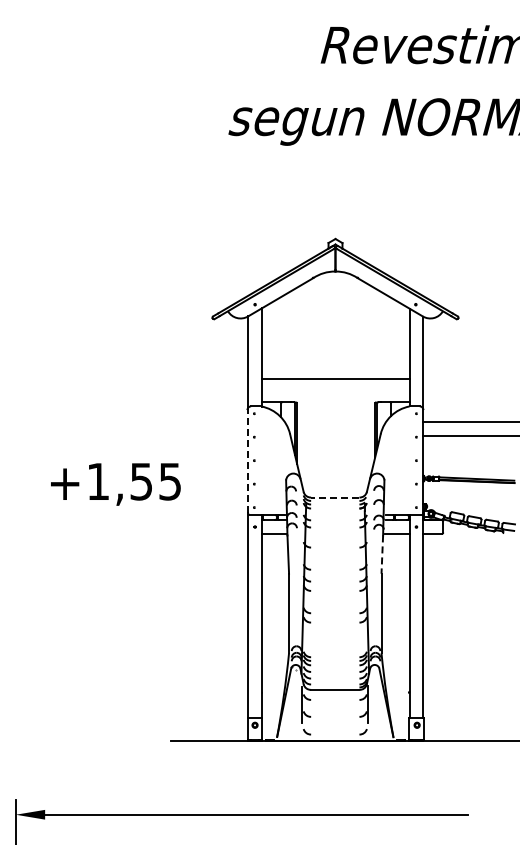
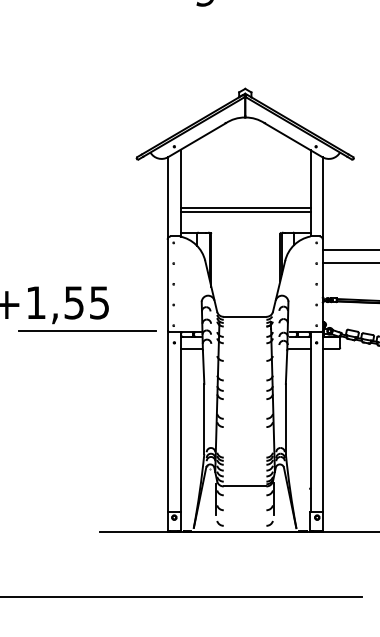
line: (335, 374) -> (245, 208), added
line: (248, 460) -> (168, 284), dashed -> solid
line: (334, 497) -> (244, 316), dashed -> solid
line: (156, 513) -> (87, 330), added
line: (382, 555) -> (286, 367), dashed -> solid

